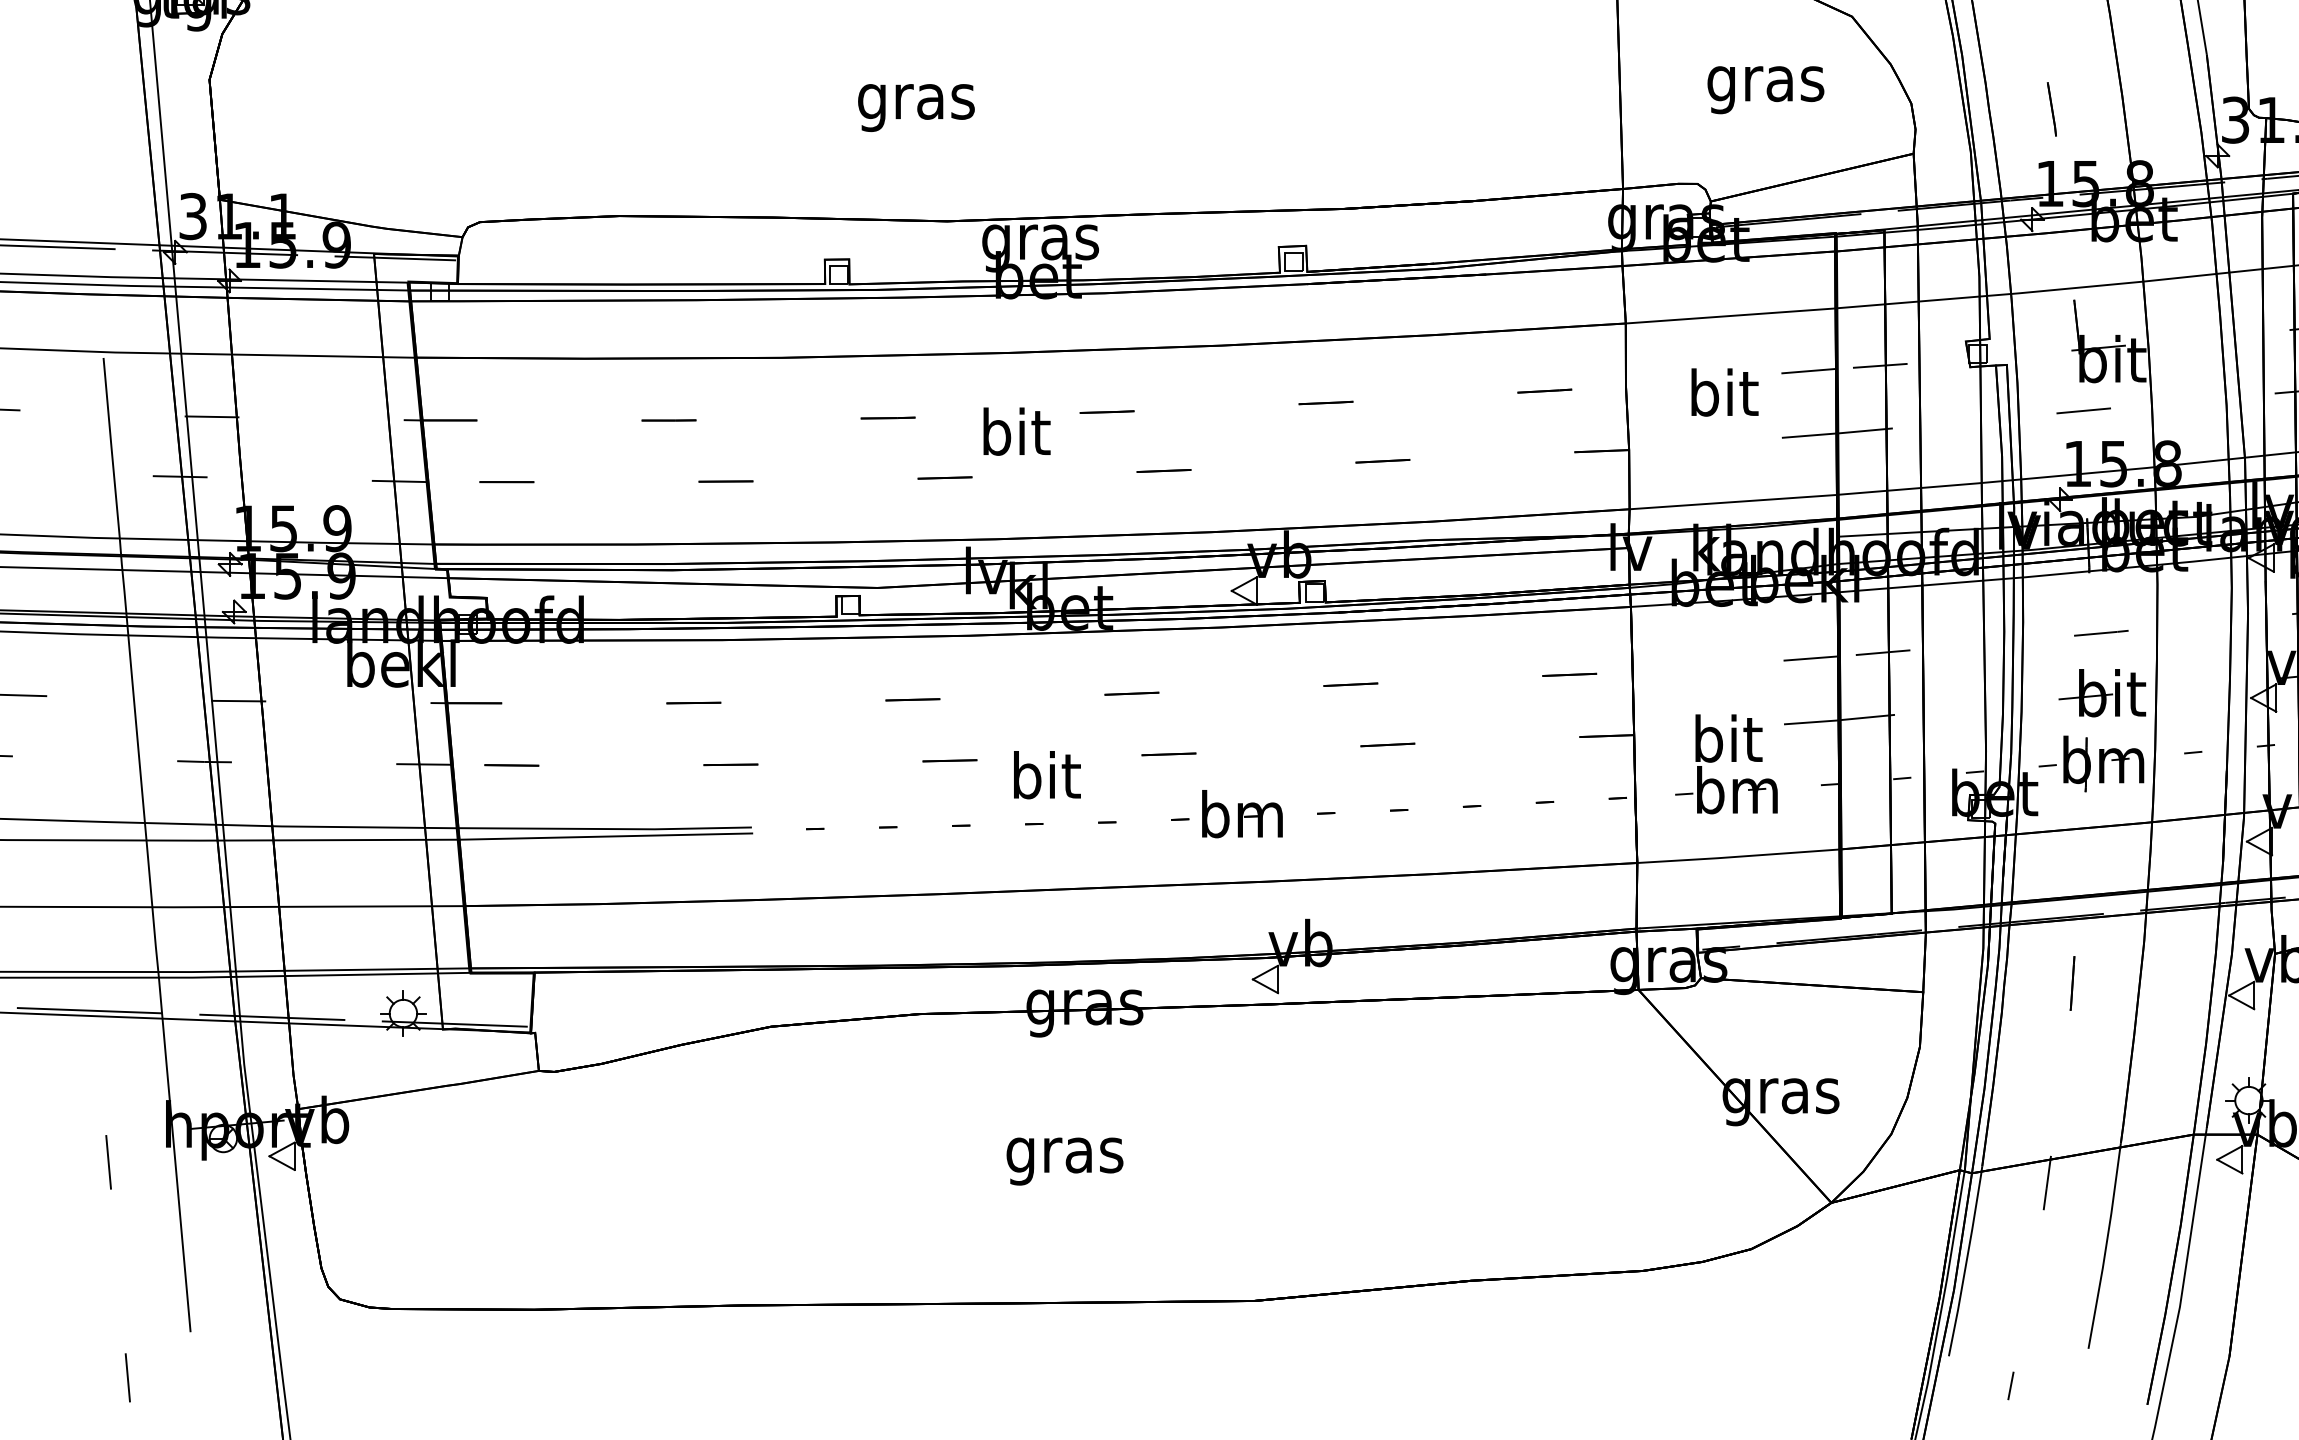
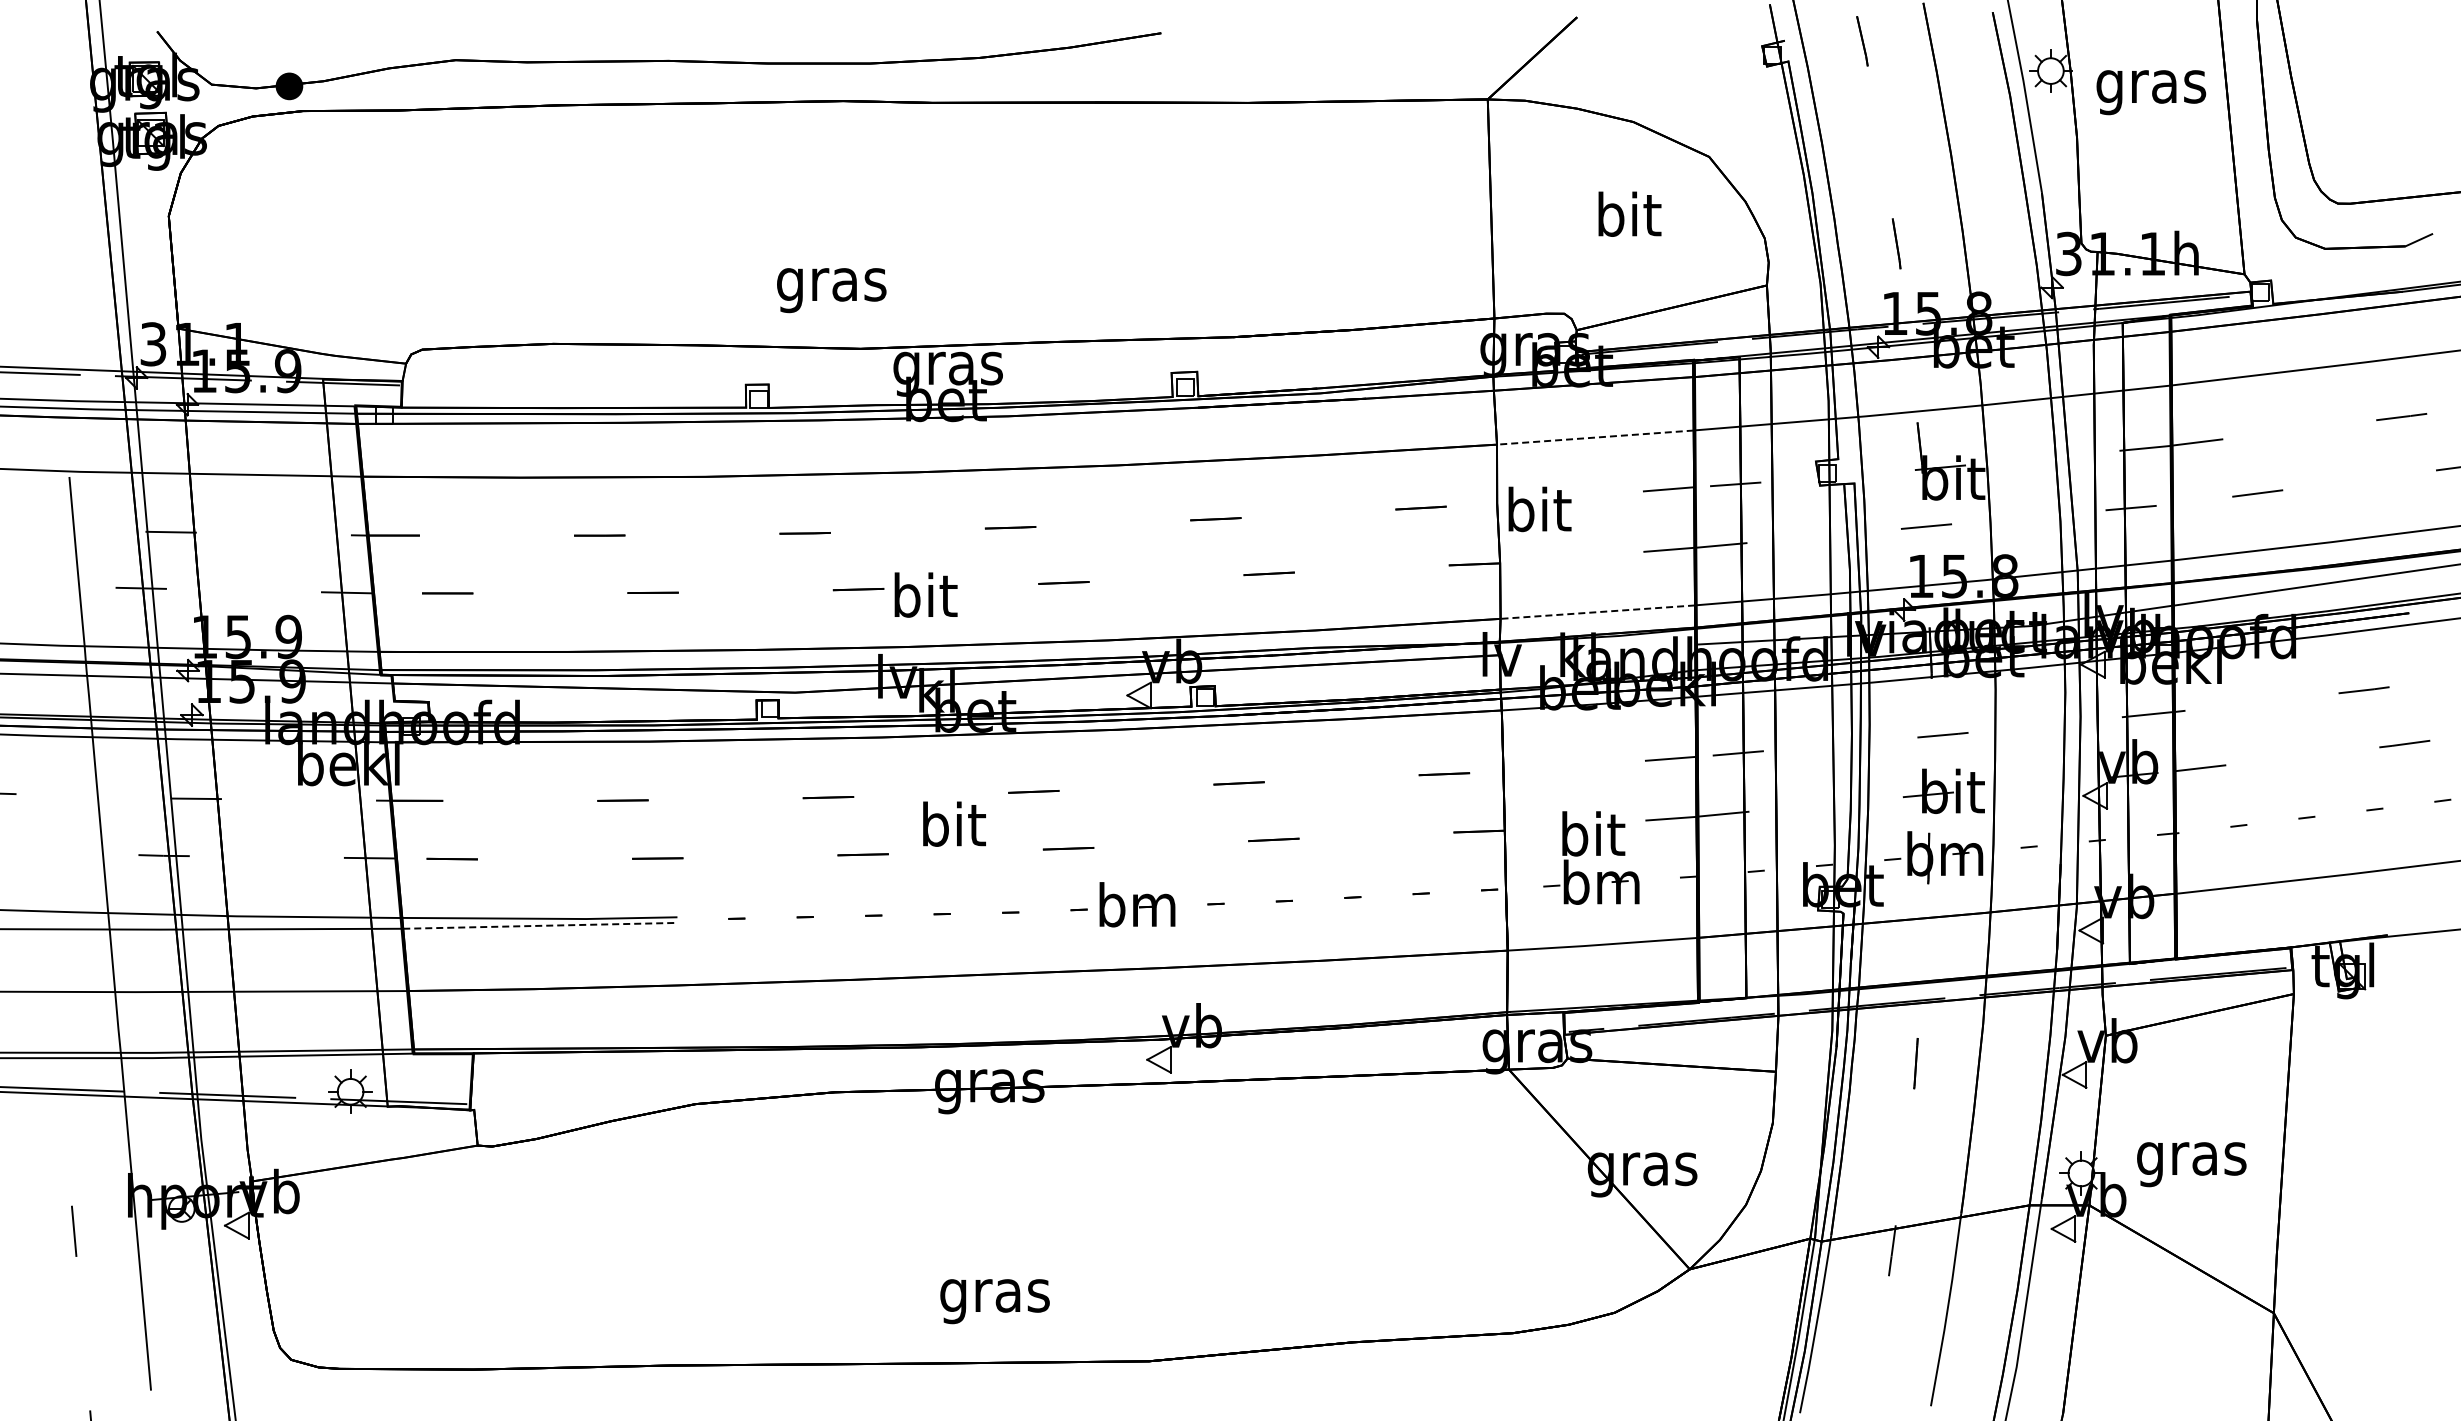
text: (1766, 83) -> (1628, 219), gras -> bit
text: (916, 107) -> (831, 290), moved
line: (1730, 315) -> (1595, 437), solid -> dashed
text: (1724, 392) -> (1539, 509), moved
text: (1016, 431) -> (925, 594), moved
line: (1732, 502) -> (1597, 612), solid -> dashed
text: (1047, 774) -> (954, 823), moved
line: (605, 836) -> (540, 925), solid -> dashed
text: (1064, 1161) -> (994, 1301), moved

